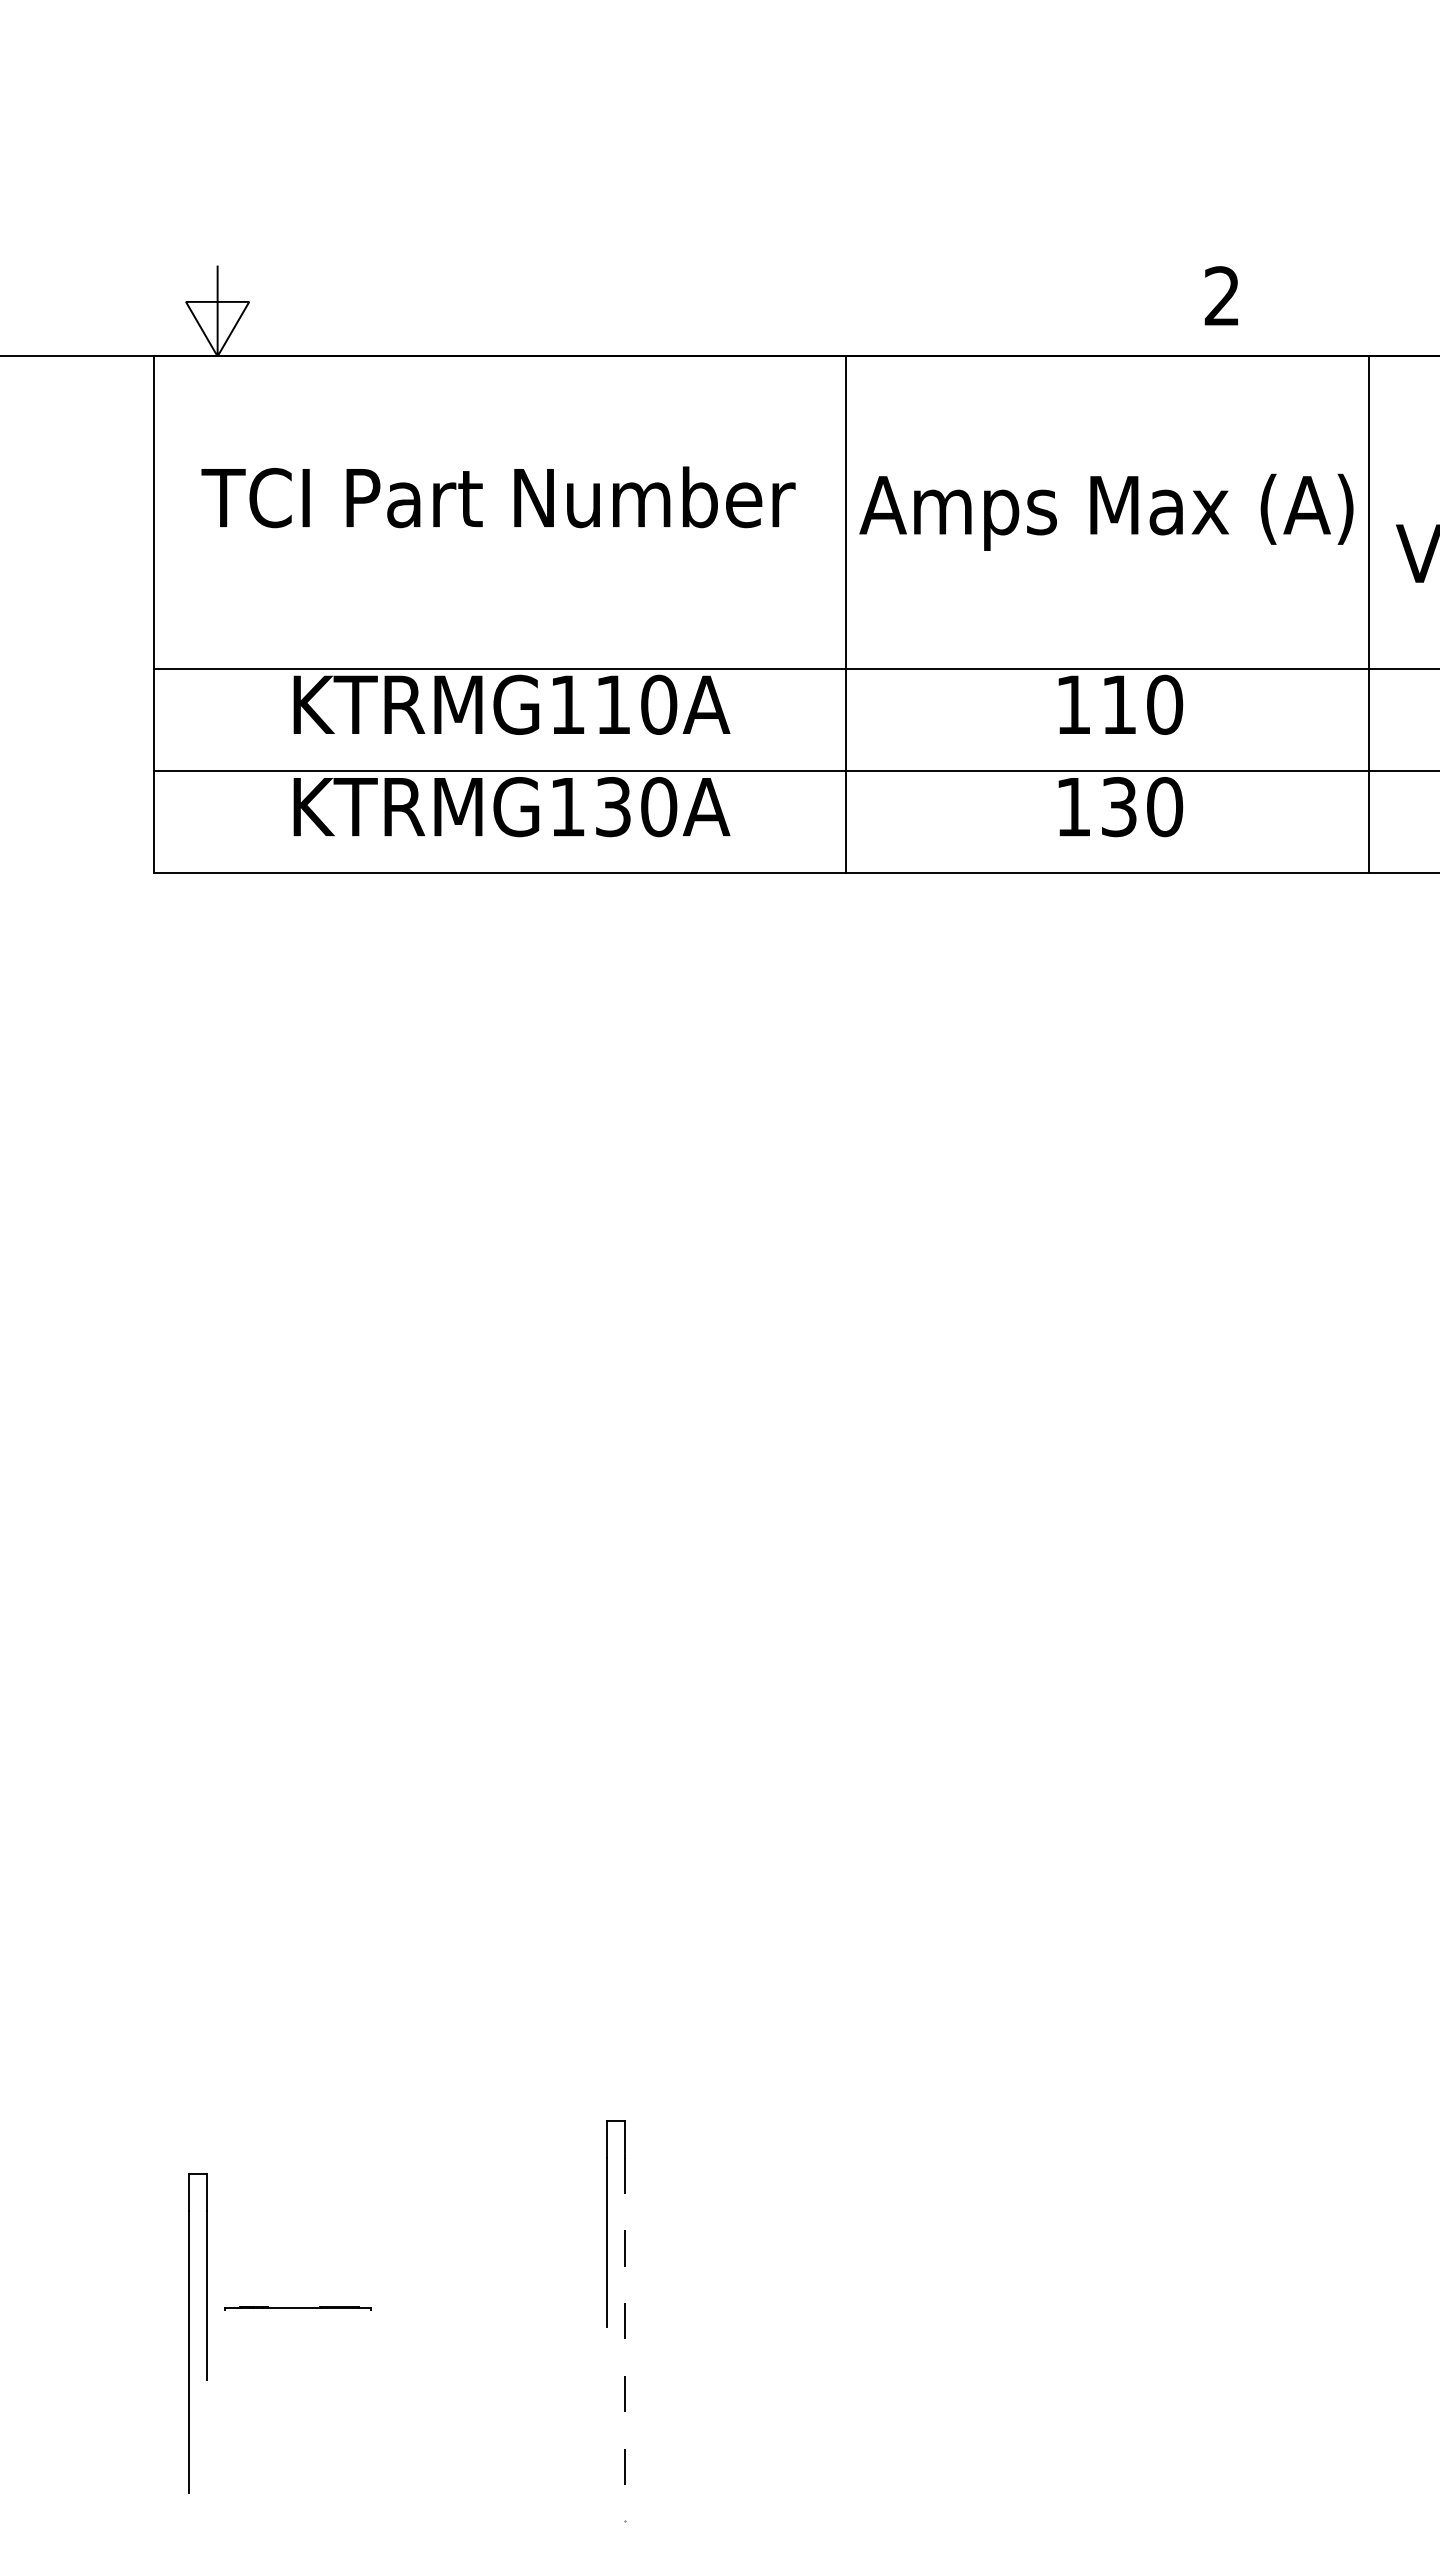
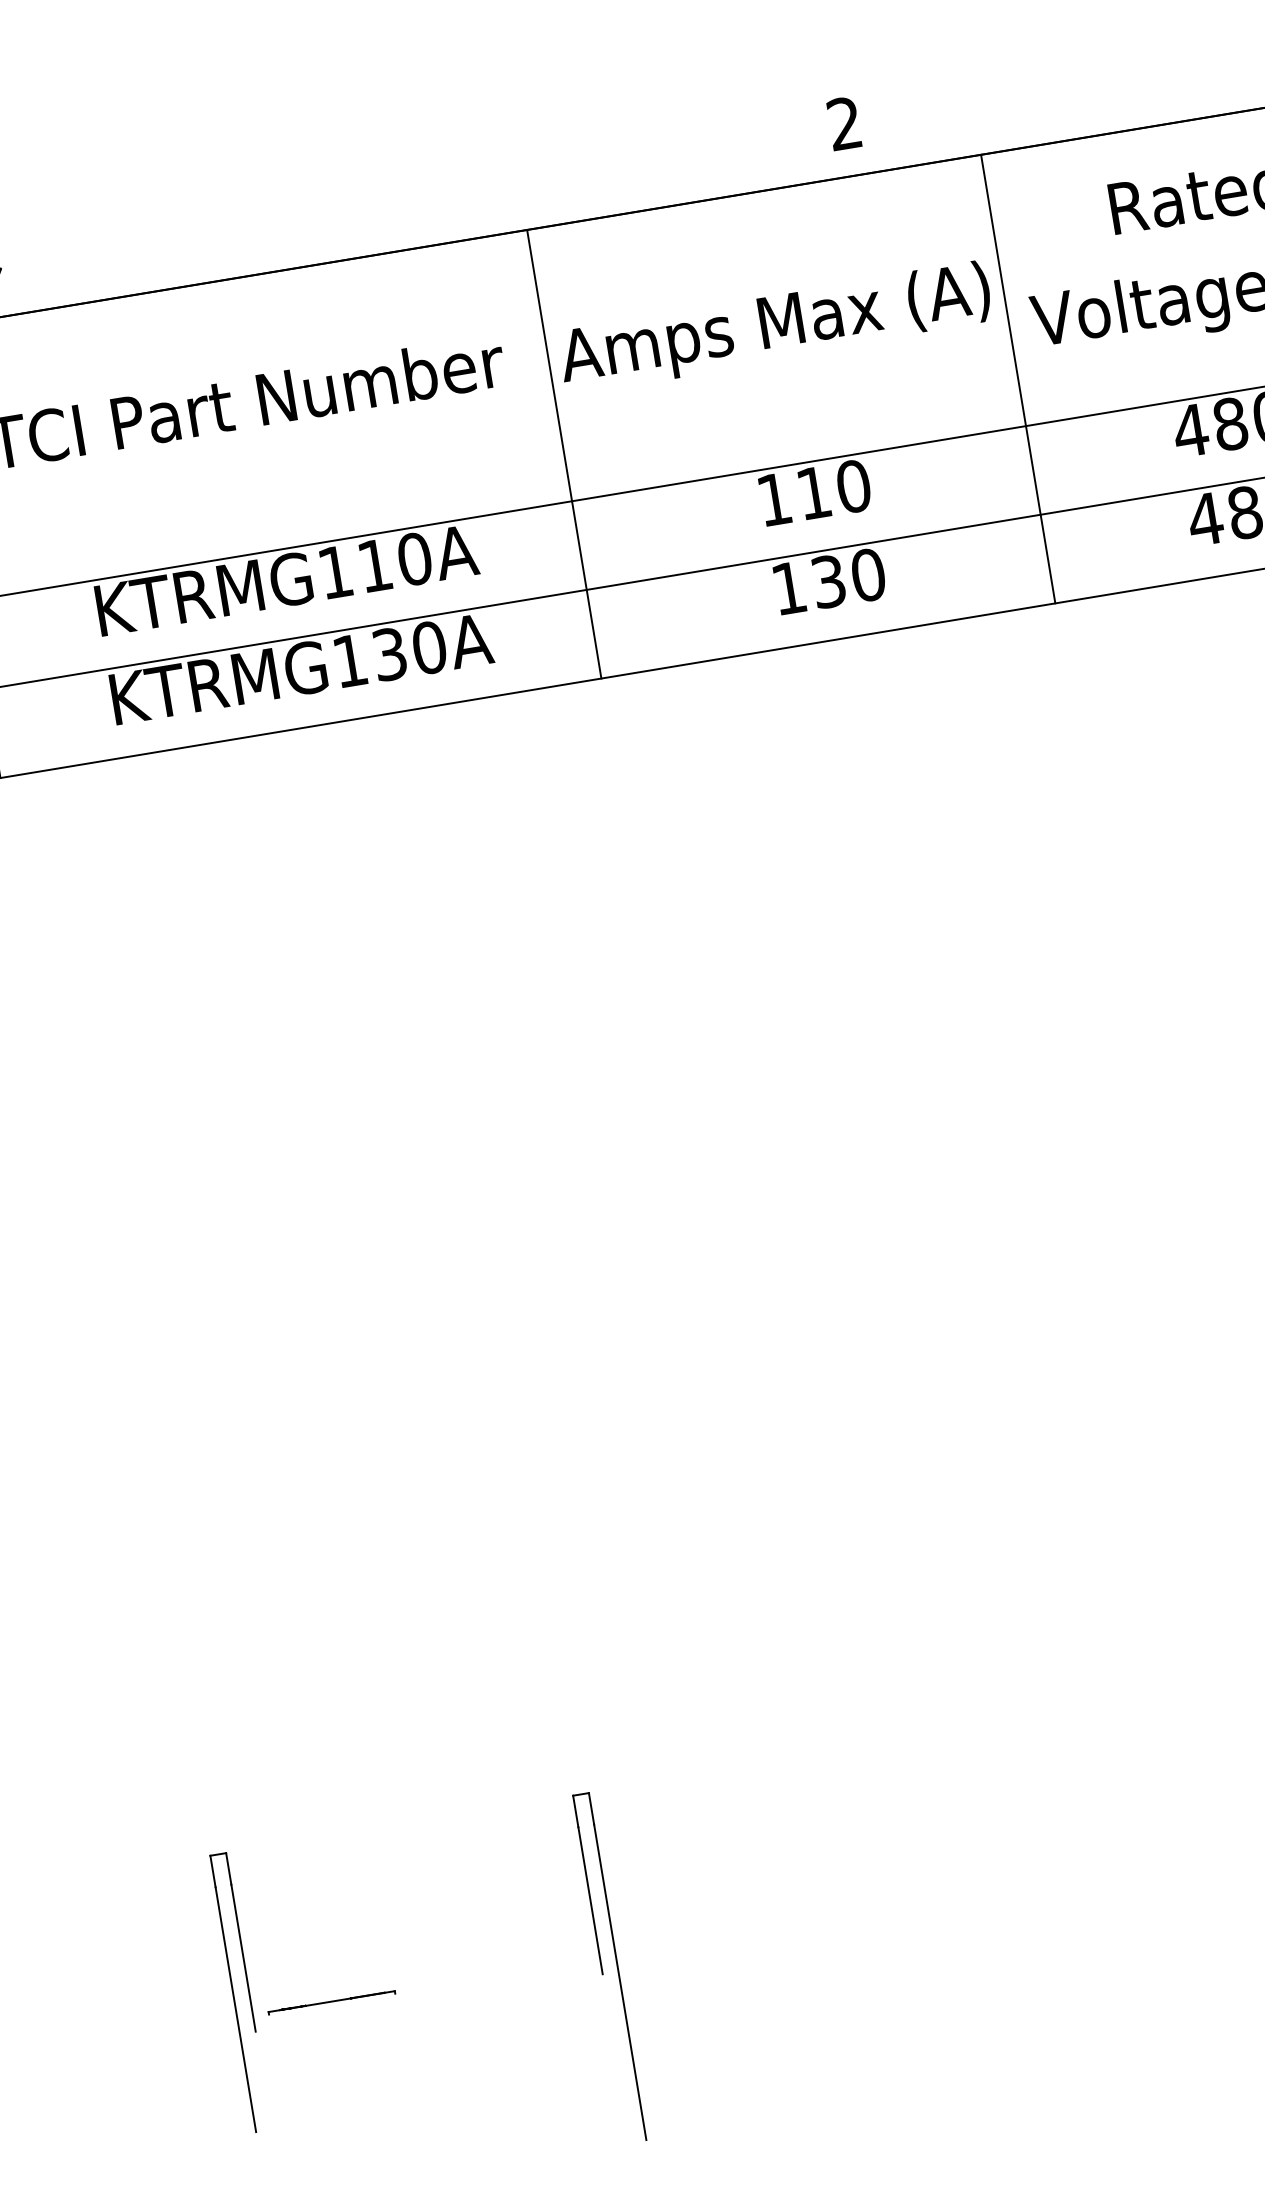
part: (189, 2333) -> (233, 1993), moved
line: (625, 2339) -> (620, 1982), dashed -> solid

